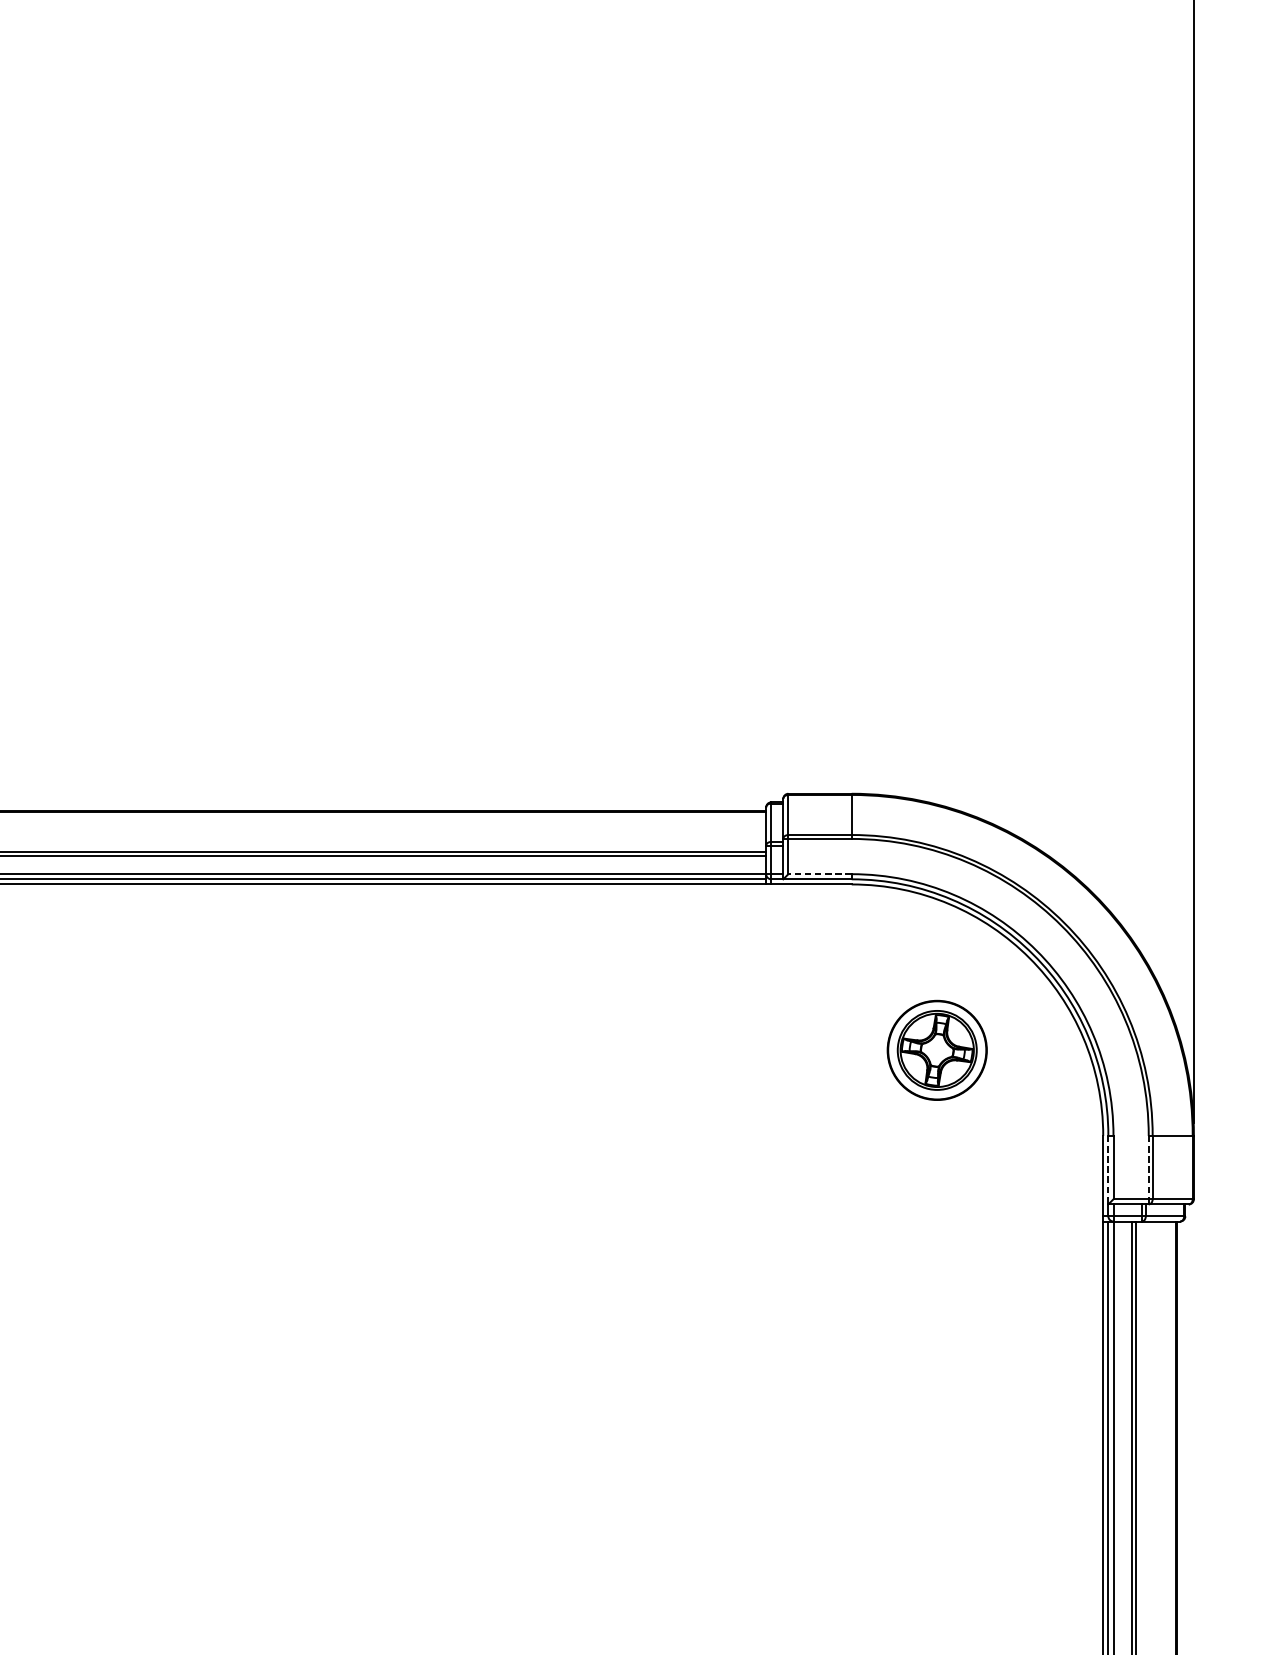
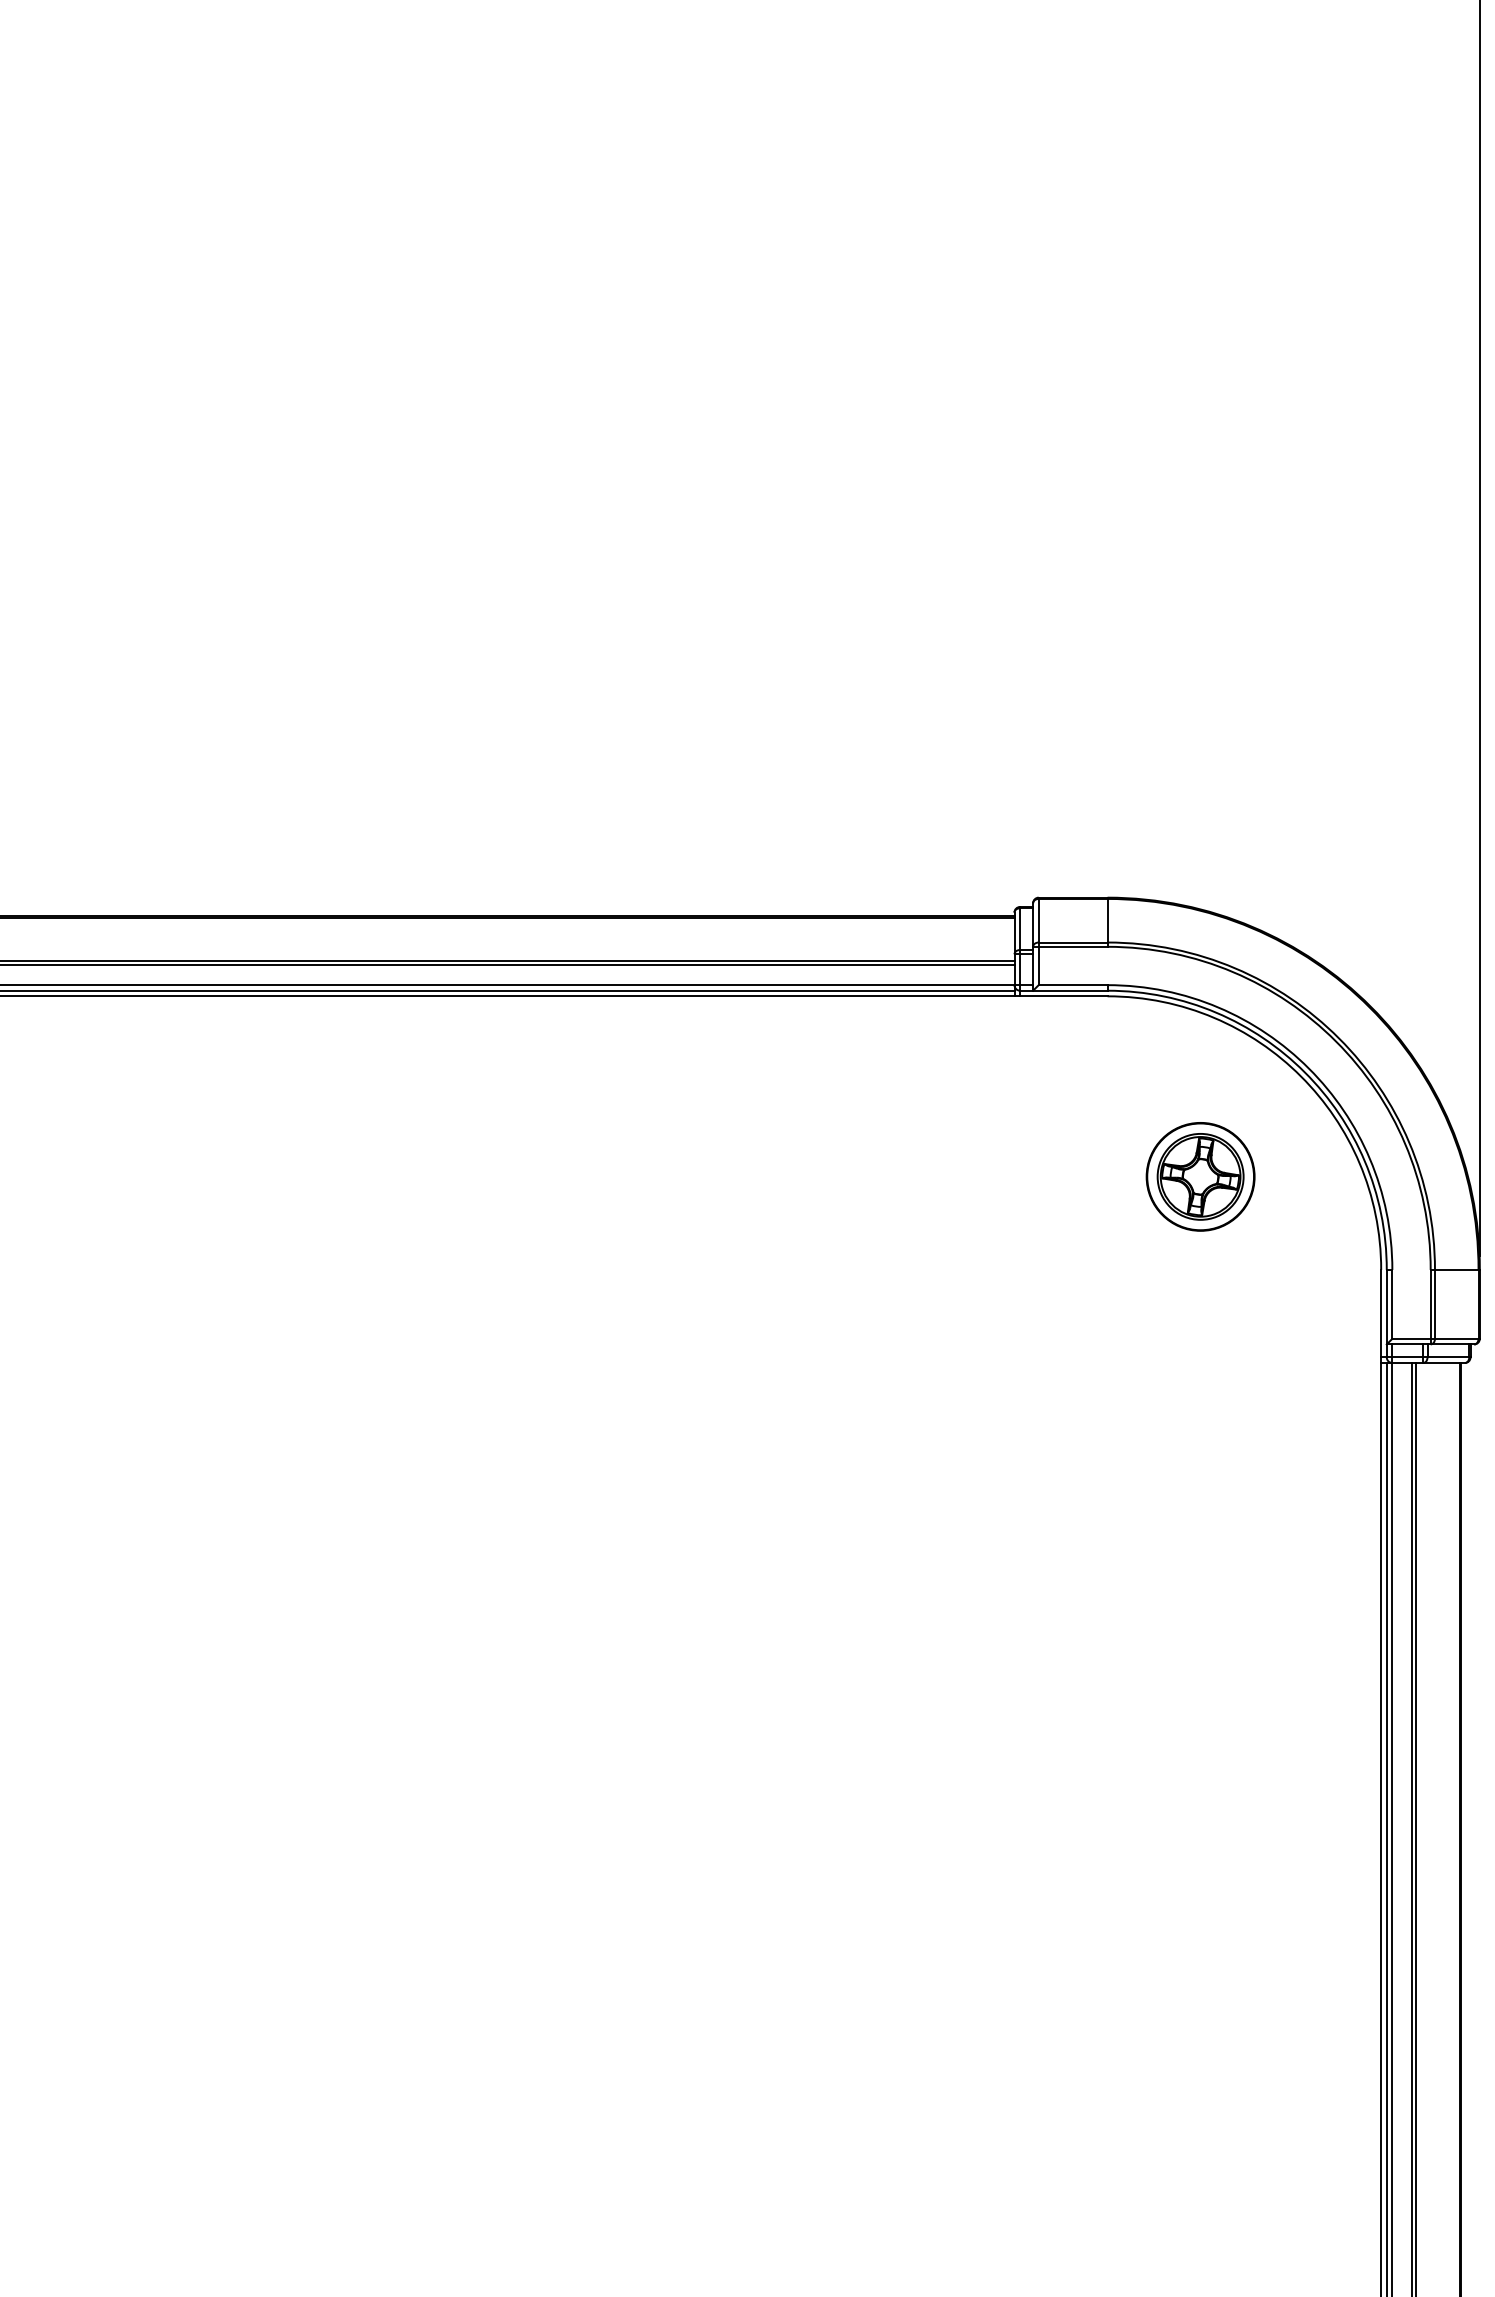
line: (819, 874) -> (1072, 985), dashed -> solid
line: (1148, 1167) -> (1430, 1304), dashed -> solid
line: (1108, 1170) -> (1386, 1307), dashed -> solid

